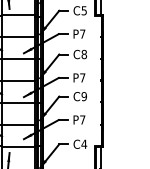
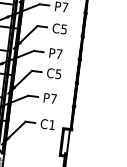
text: (84, 54) -> (64, 29), C8 -> C5
text: (83, 96) -> (57, 74), C9 -> C5
text: (84, 143) -> (52, 124), C4 -> C1

